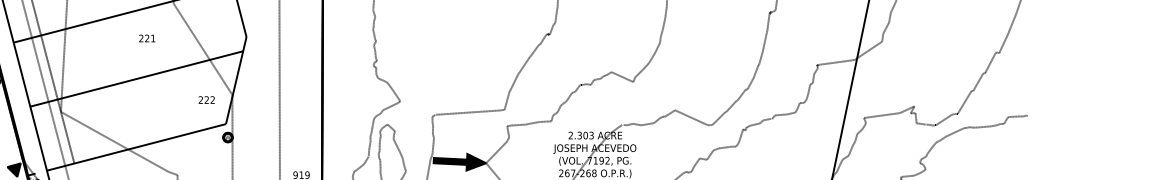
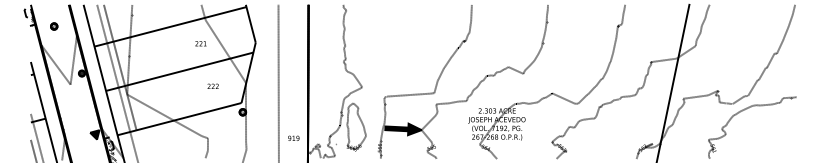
text: (146, 38) -> (200, 43), moved
text: (205, 98) -> (212, 85), moved

